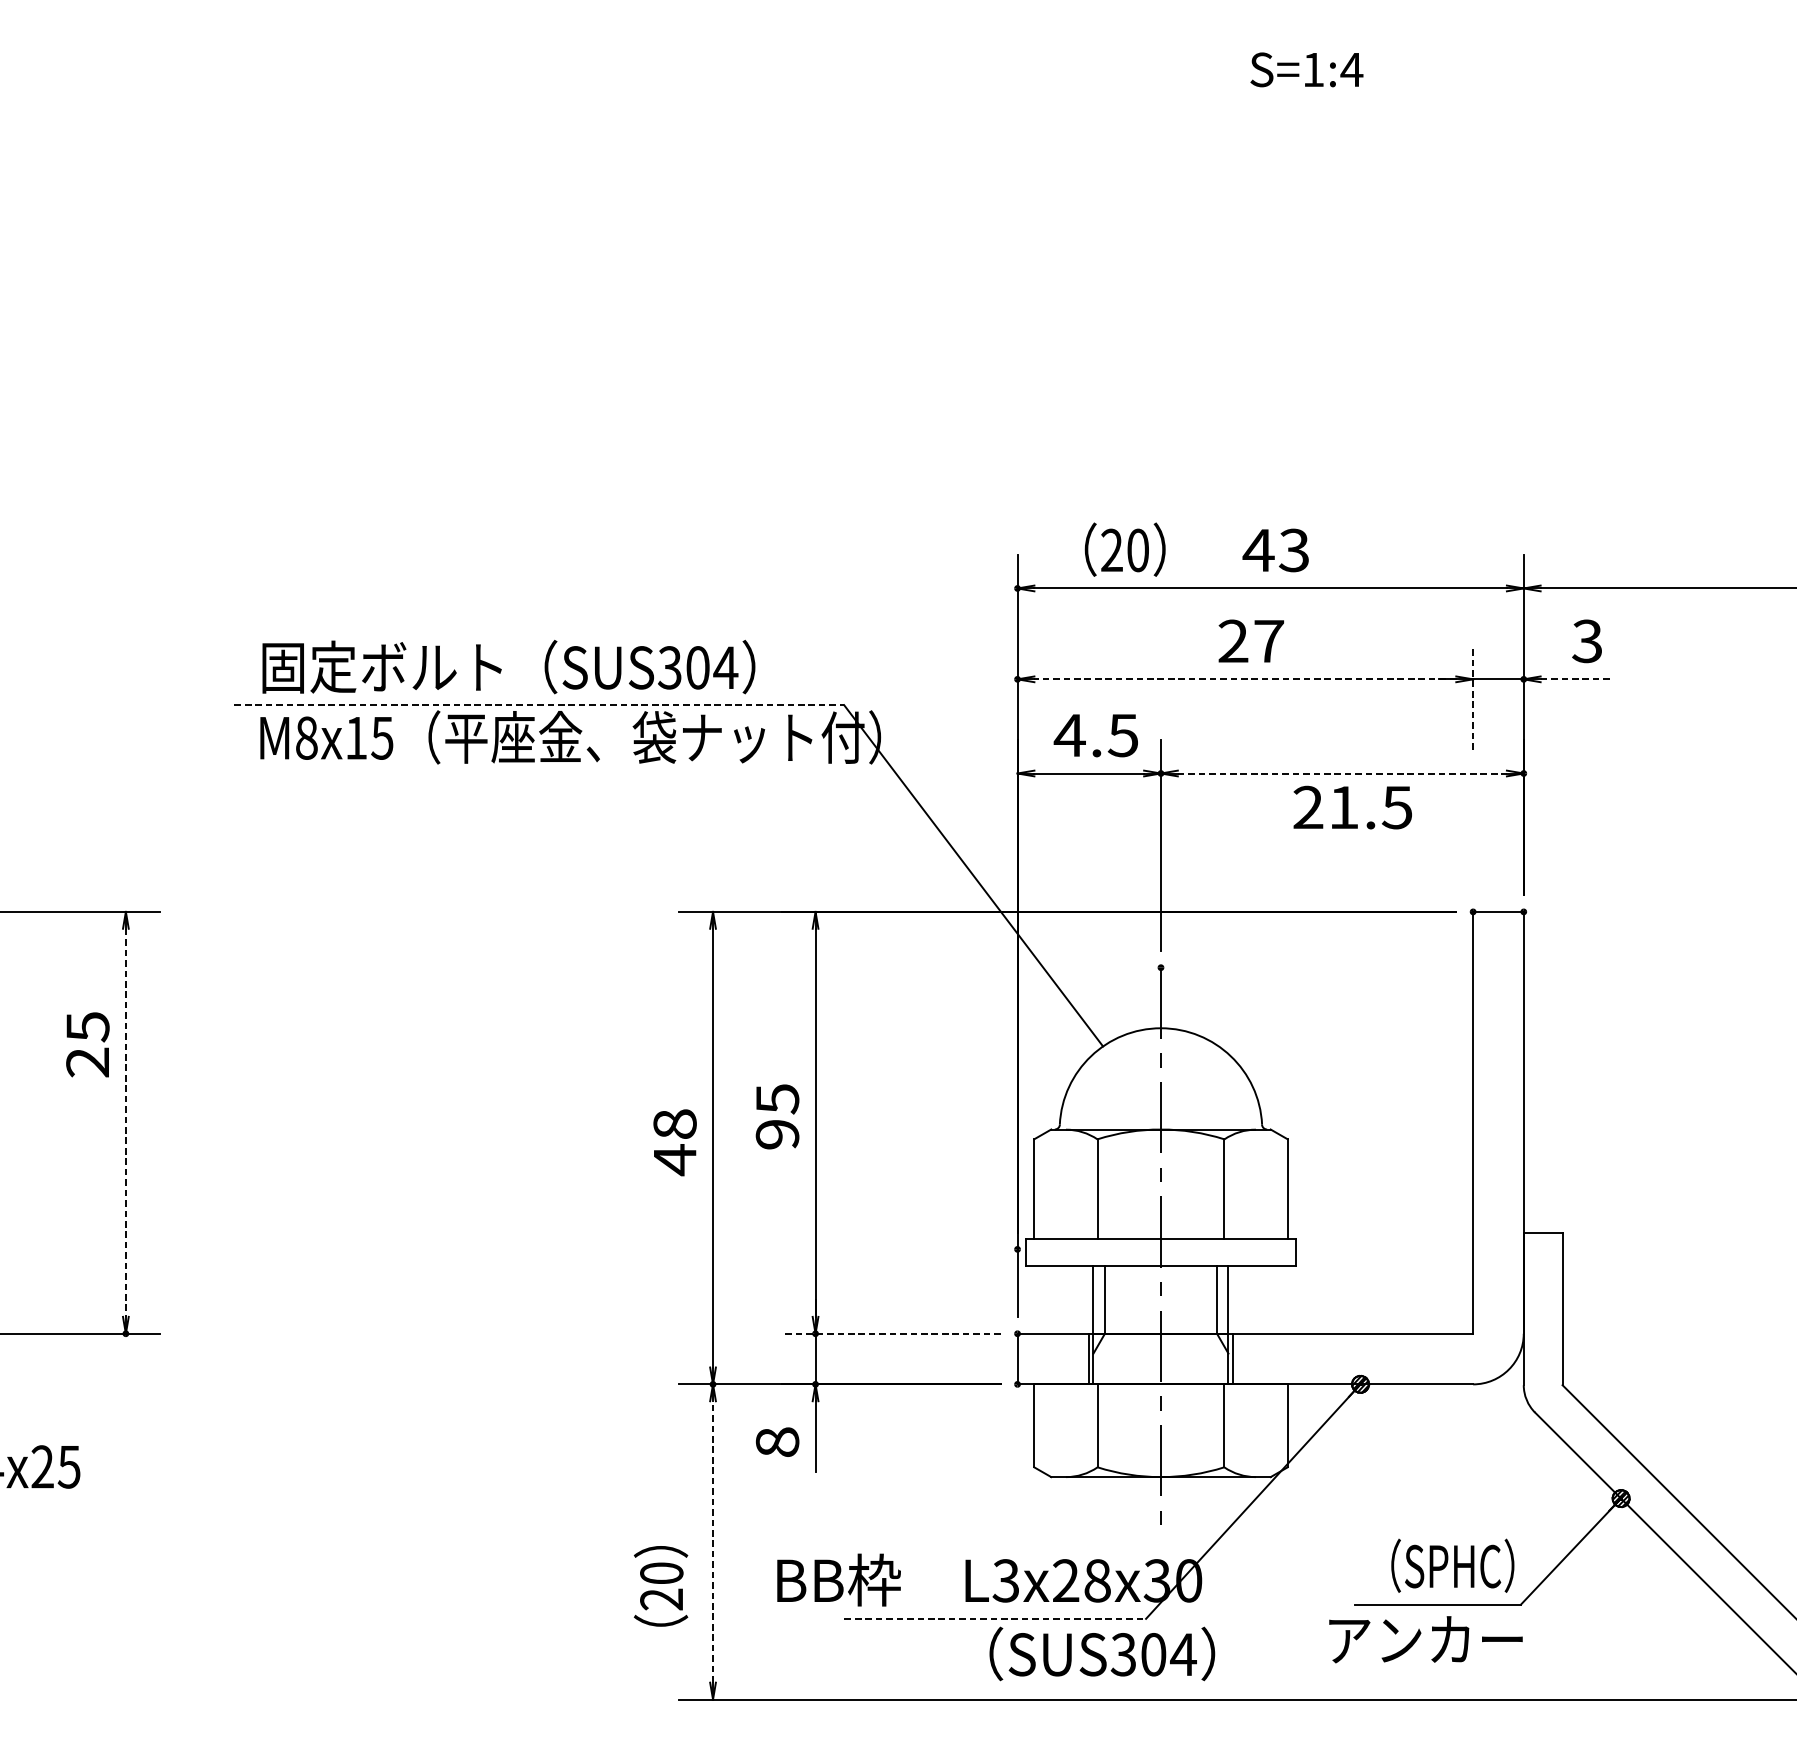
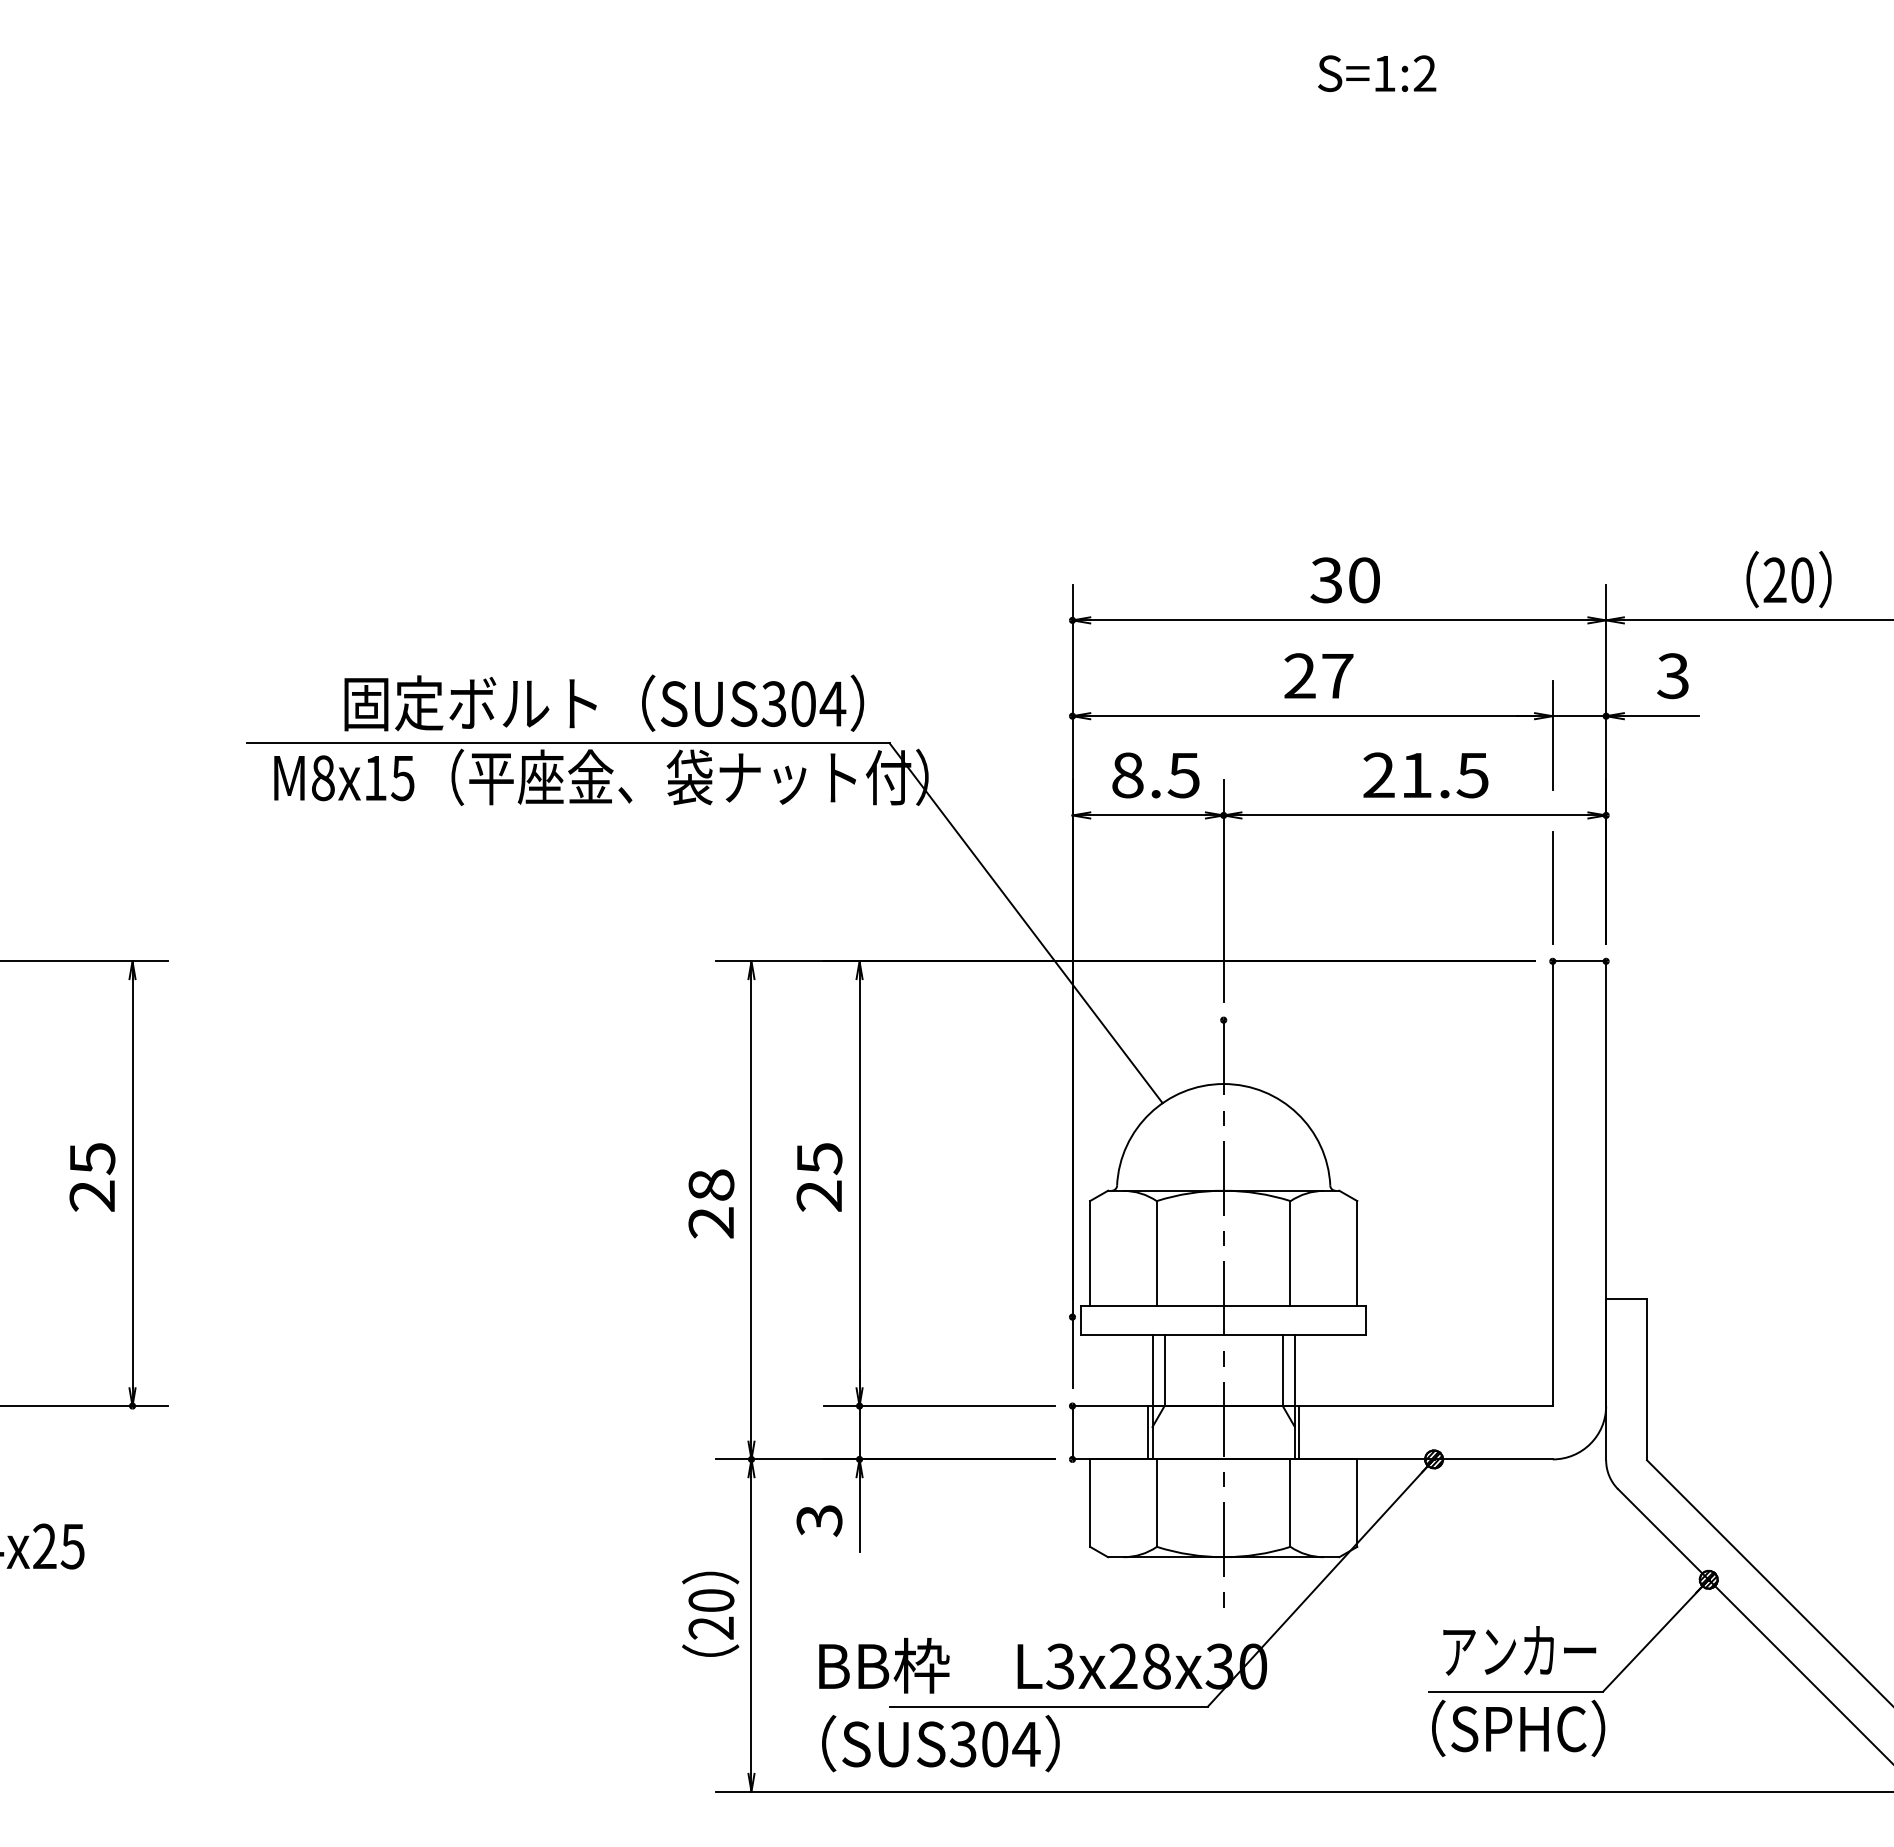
text: (1351, 69) -> (1424, 73), S=1:4 -> S=1:2
text: (1124, 549) -> (1788, 579), moved
text: (1275, 550) -> (1344, 580), 43 -> 30
text: (509, 666) -> (604, 702), moved
line: (1245, 679) -> (1312, 716), dashed -> solid
line: (1576, 679) -> (1661, 716), dashed -> solid
line: (1472, 697) -> (1552, 735), dashed -> solid
line: (539, 705) -> (568, 743), dashed -> solid
text: (1069, 735) -> (1127, 775), 4.5 -> 8.5
line: (1342, 773) -> (1415, 815), dashed -> solid
text: (1352, 807) -> (1425, 775), moved
line: (1472, 841) -> (1552, 887), added
text: (87, 1044) -> (92, 1177), moved
line: (125, 1122) -> (132, 1183), dashed -> solid
text: (777, 1134) -> (819, 1195), 95 -> 25
text: (674, 1159) -> (710, 1222), 48 -> 28
line: (890, 1334) -> (938, 1406), dashed -> solid
text: (777, 1442) -> (819, 1520), 8 -> 3
line: (713, 1541) -> (751, 1625), dashed -> solid
text: (1441, 1565) -> (1519, 1650), （SPHC） -> アンカー
text: (660, 1585) -> (710, 1613), moved
line: (995, 1618) -> (1049, 1706), dashed -> solid
text: (1426, 1639) -> (1503, 1728), アンカー -> （SPHC）
text: (1101, 1653) -> (940, 1743), moved

